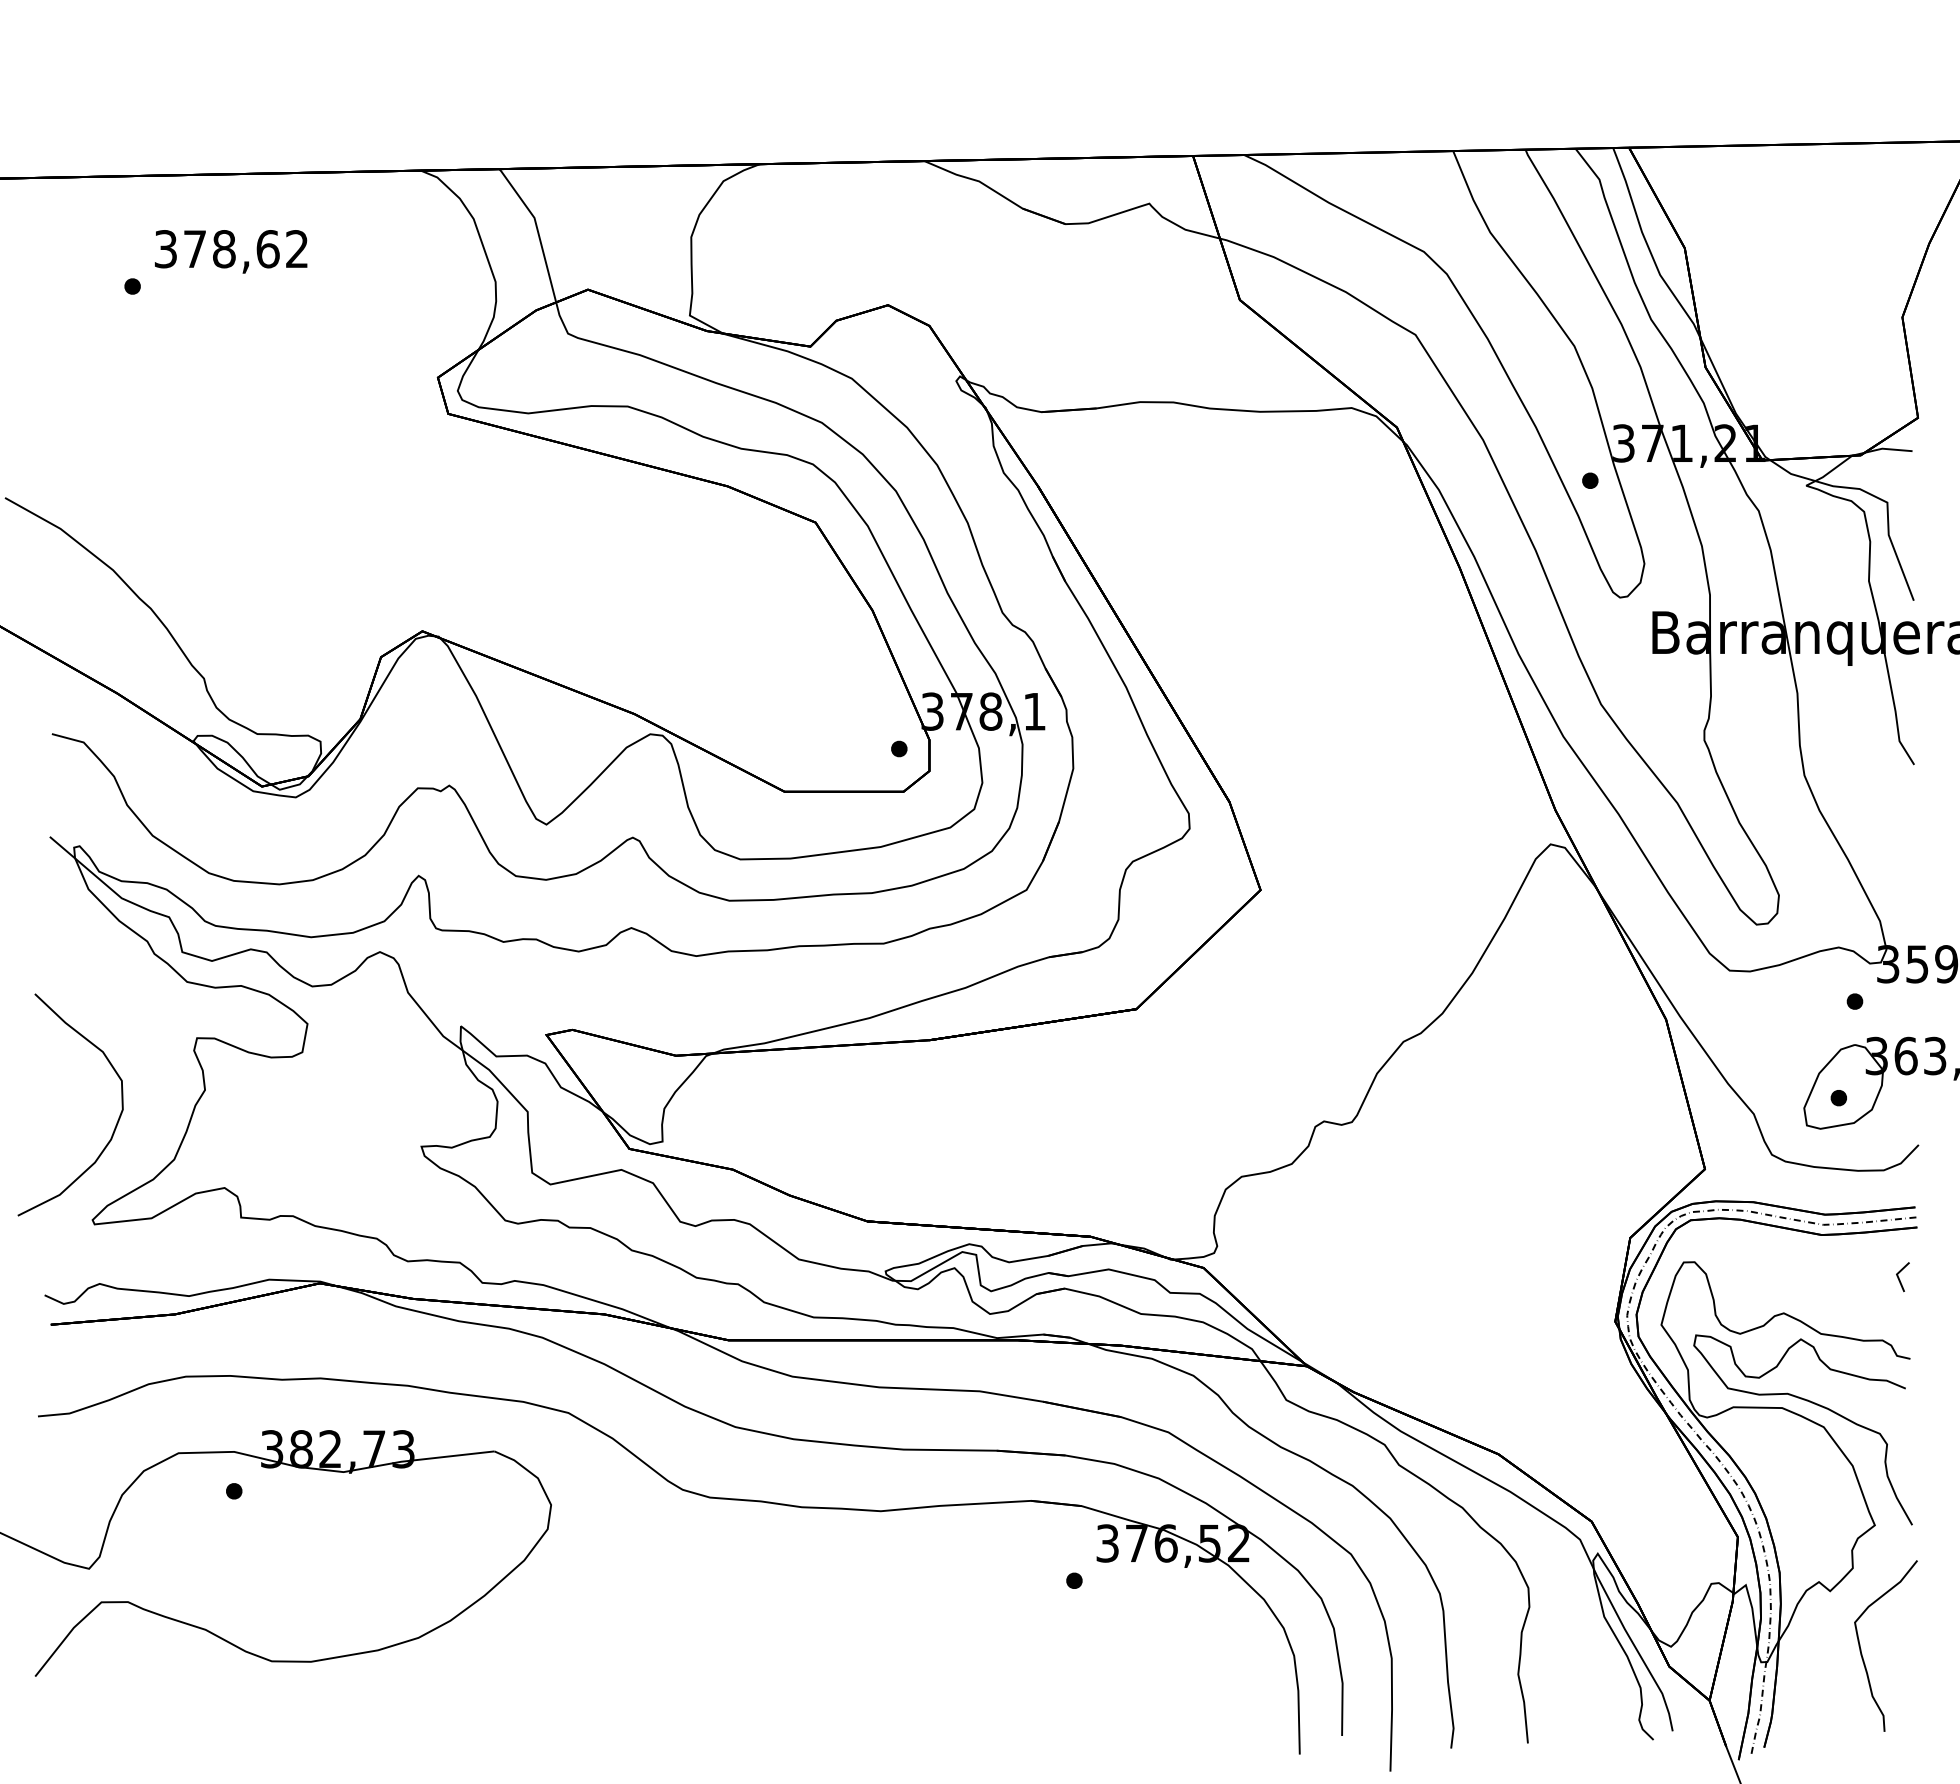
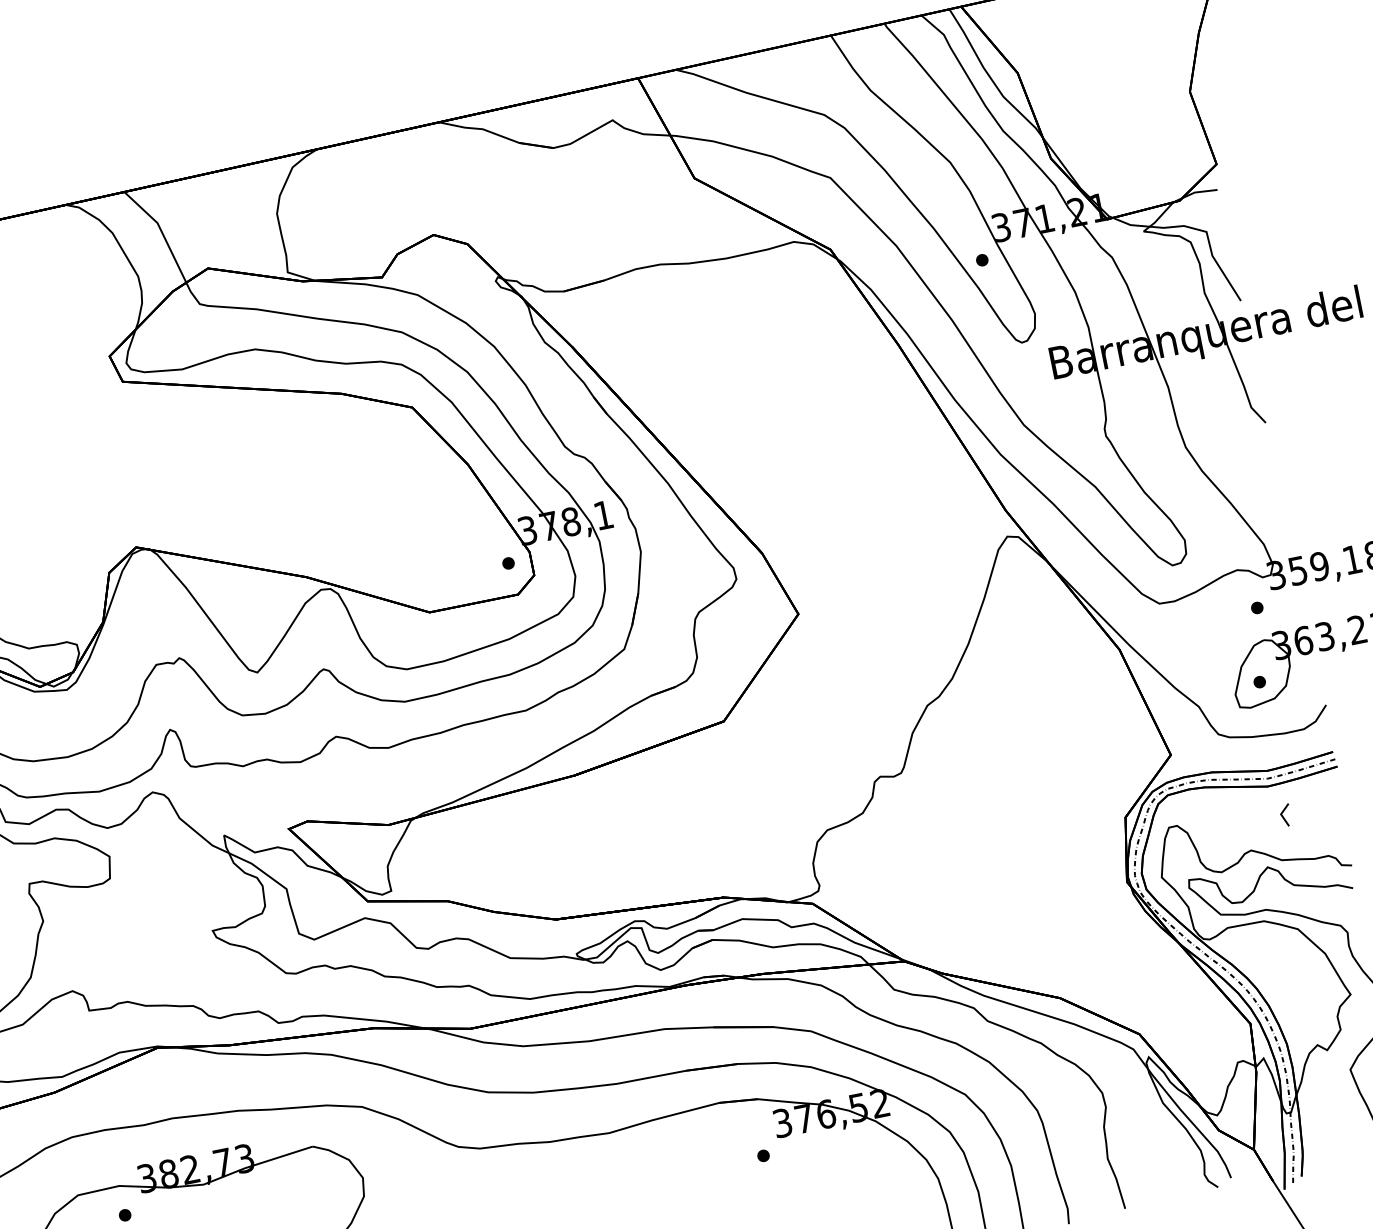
line: (1900, 1279) -> (1284, 817), moved

